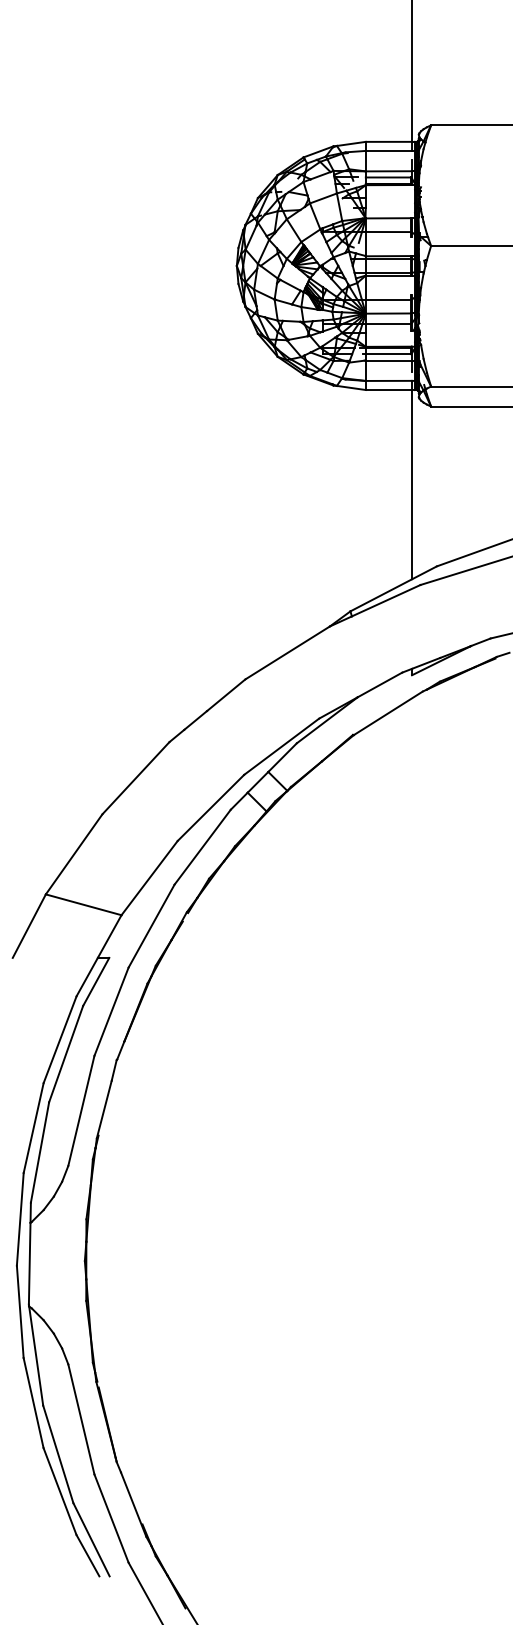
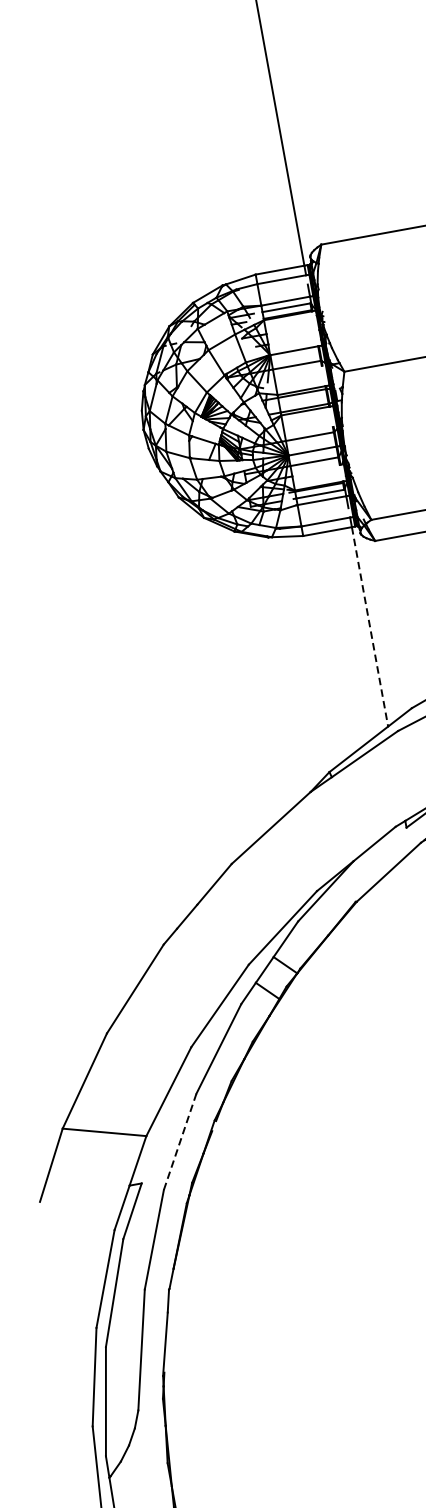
line: (412, 484) -> (370, 626), solid -> dashed
line: (151, 925) -> (179, 1141), solid -> dashed

